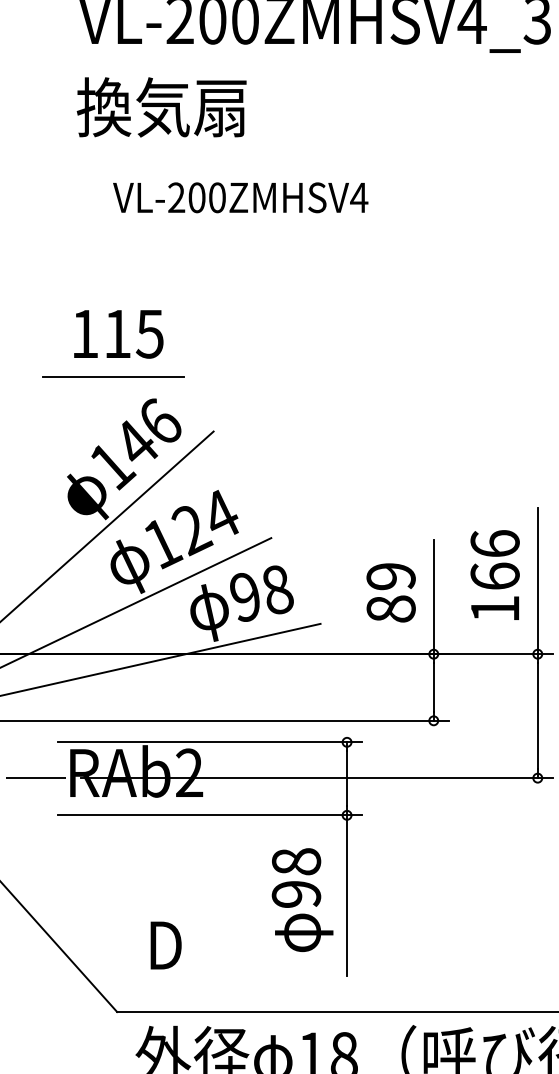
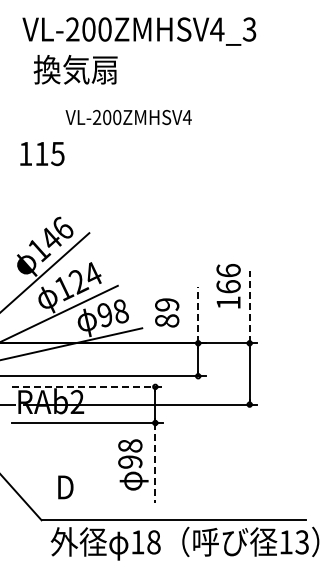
text: (161, 106) -> (75, 69), moved
text: (240, 197) -> (128, 117), moved
text: (118, 335) -> (42, 154), moved
line: (112, 375) -> (39, 205), removed
text: (494, 575) -> (228, 286), moved
line: (537, 579) -> (249, 306), solid -> dashed
text: (391, 591) -> (167, 312), moved
line: (434, 596) -> (198, 314), solid -> dashed
line: (209, 741) -> (87, 386), solid -> dashed
line: (347, 895) -> (155, 462), solid -> dashed

